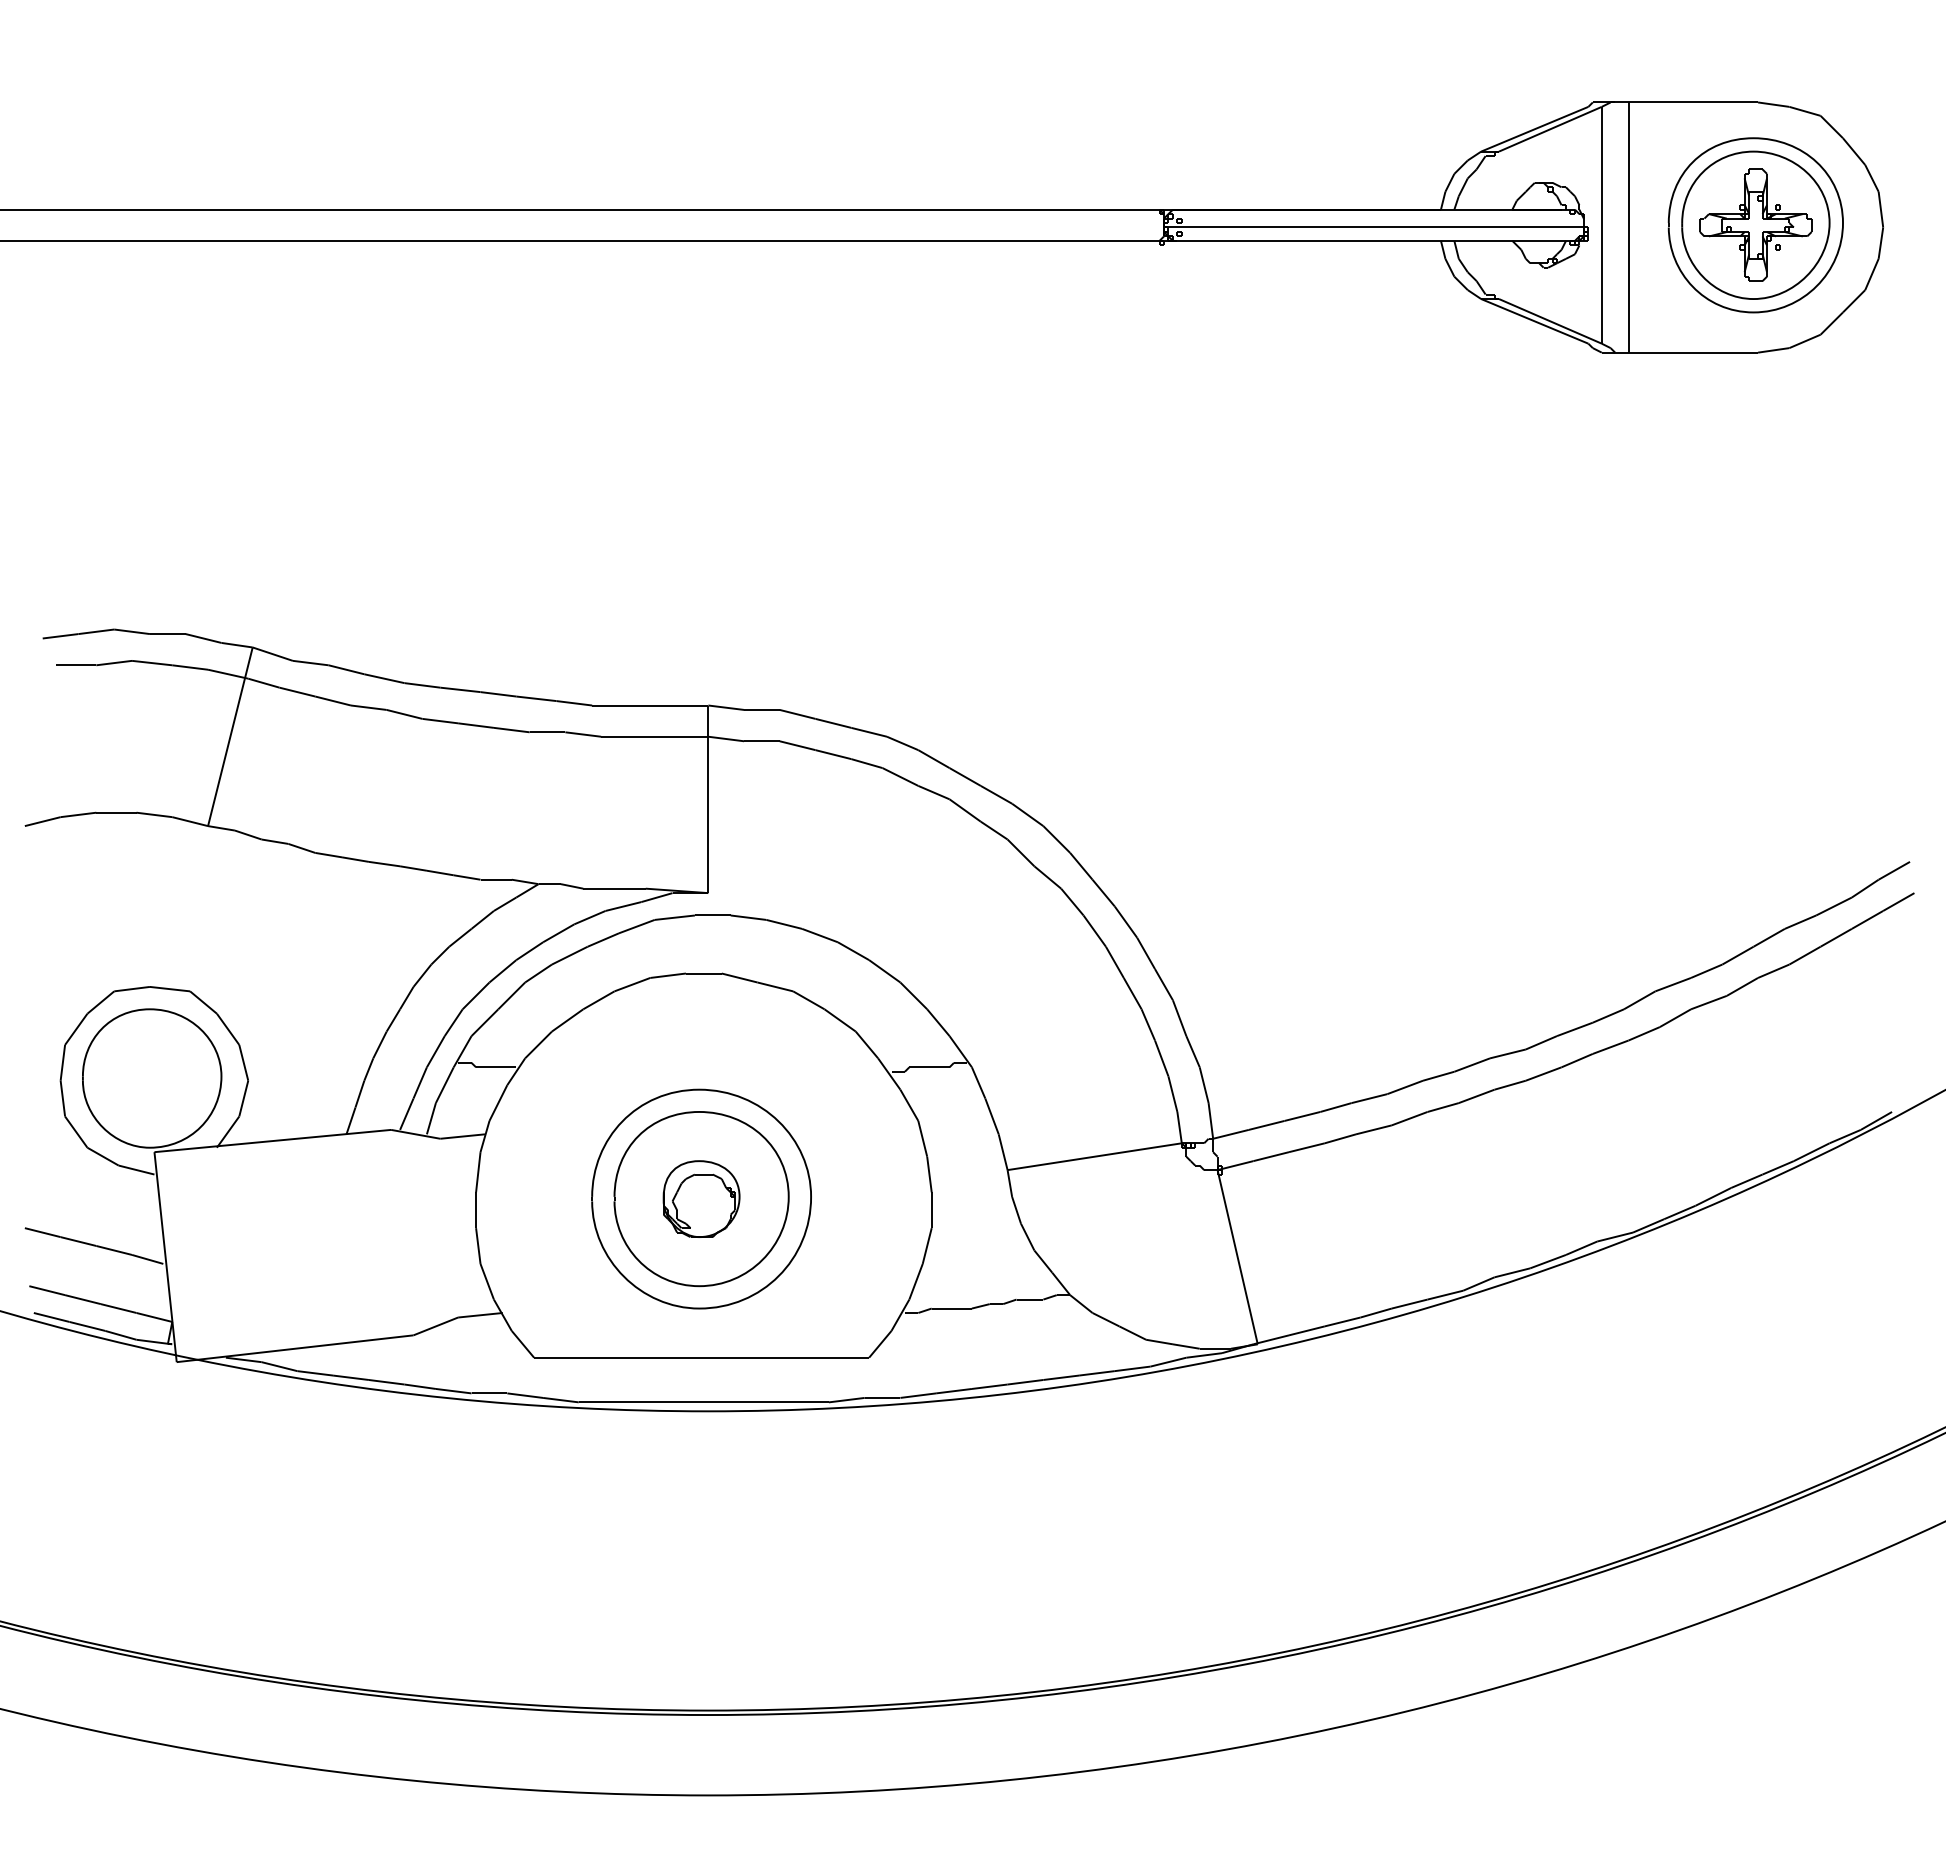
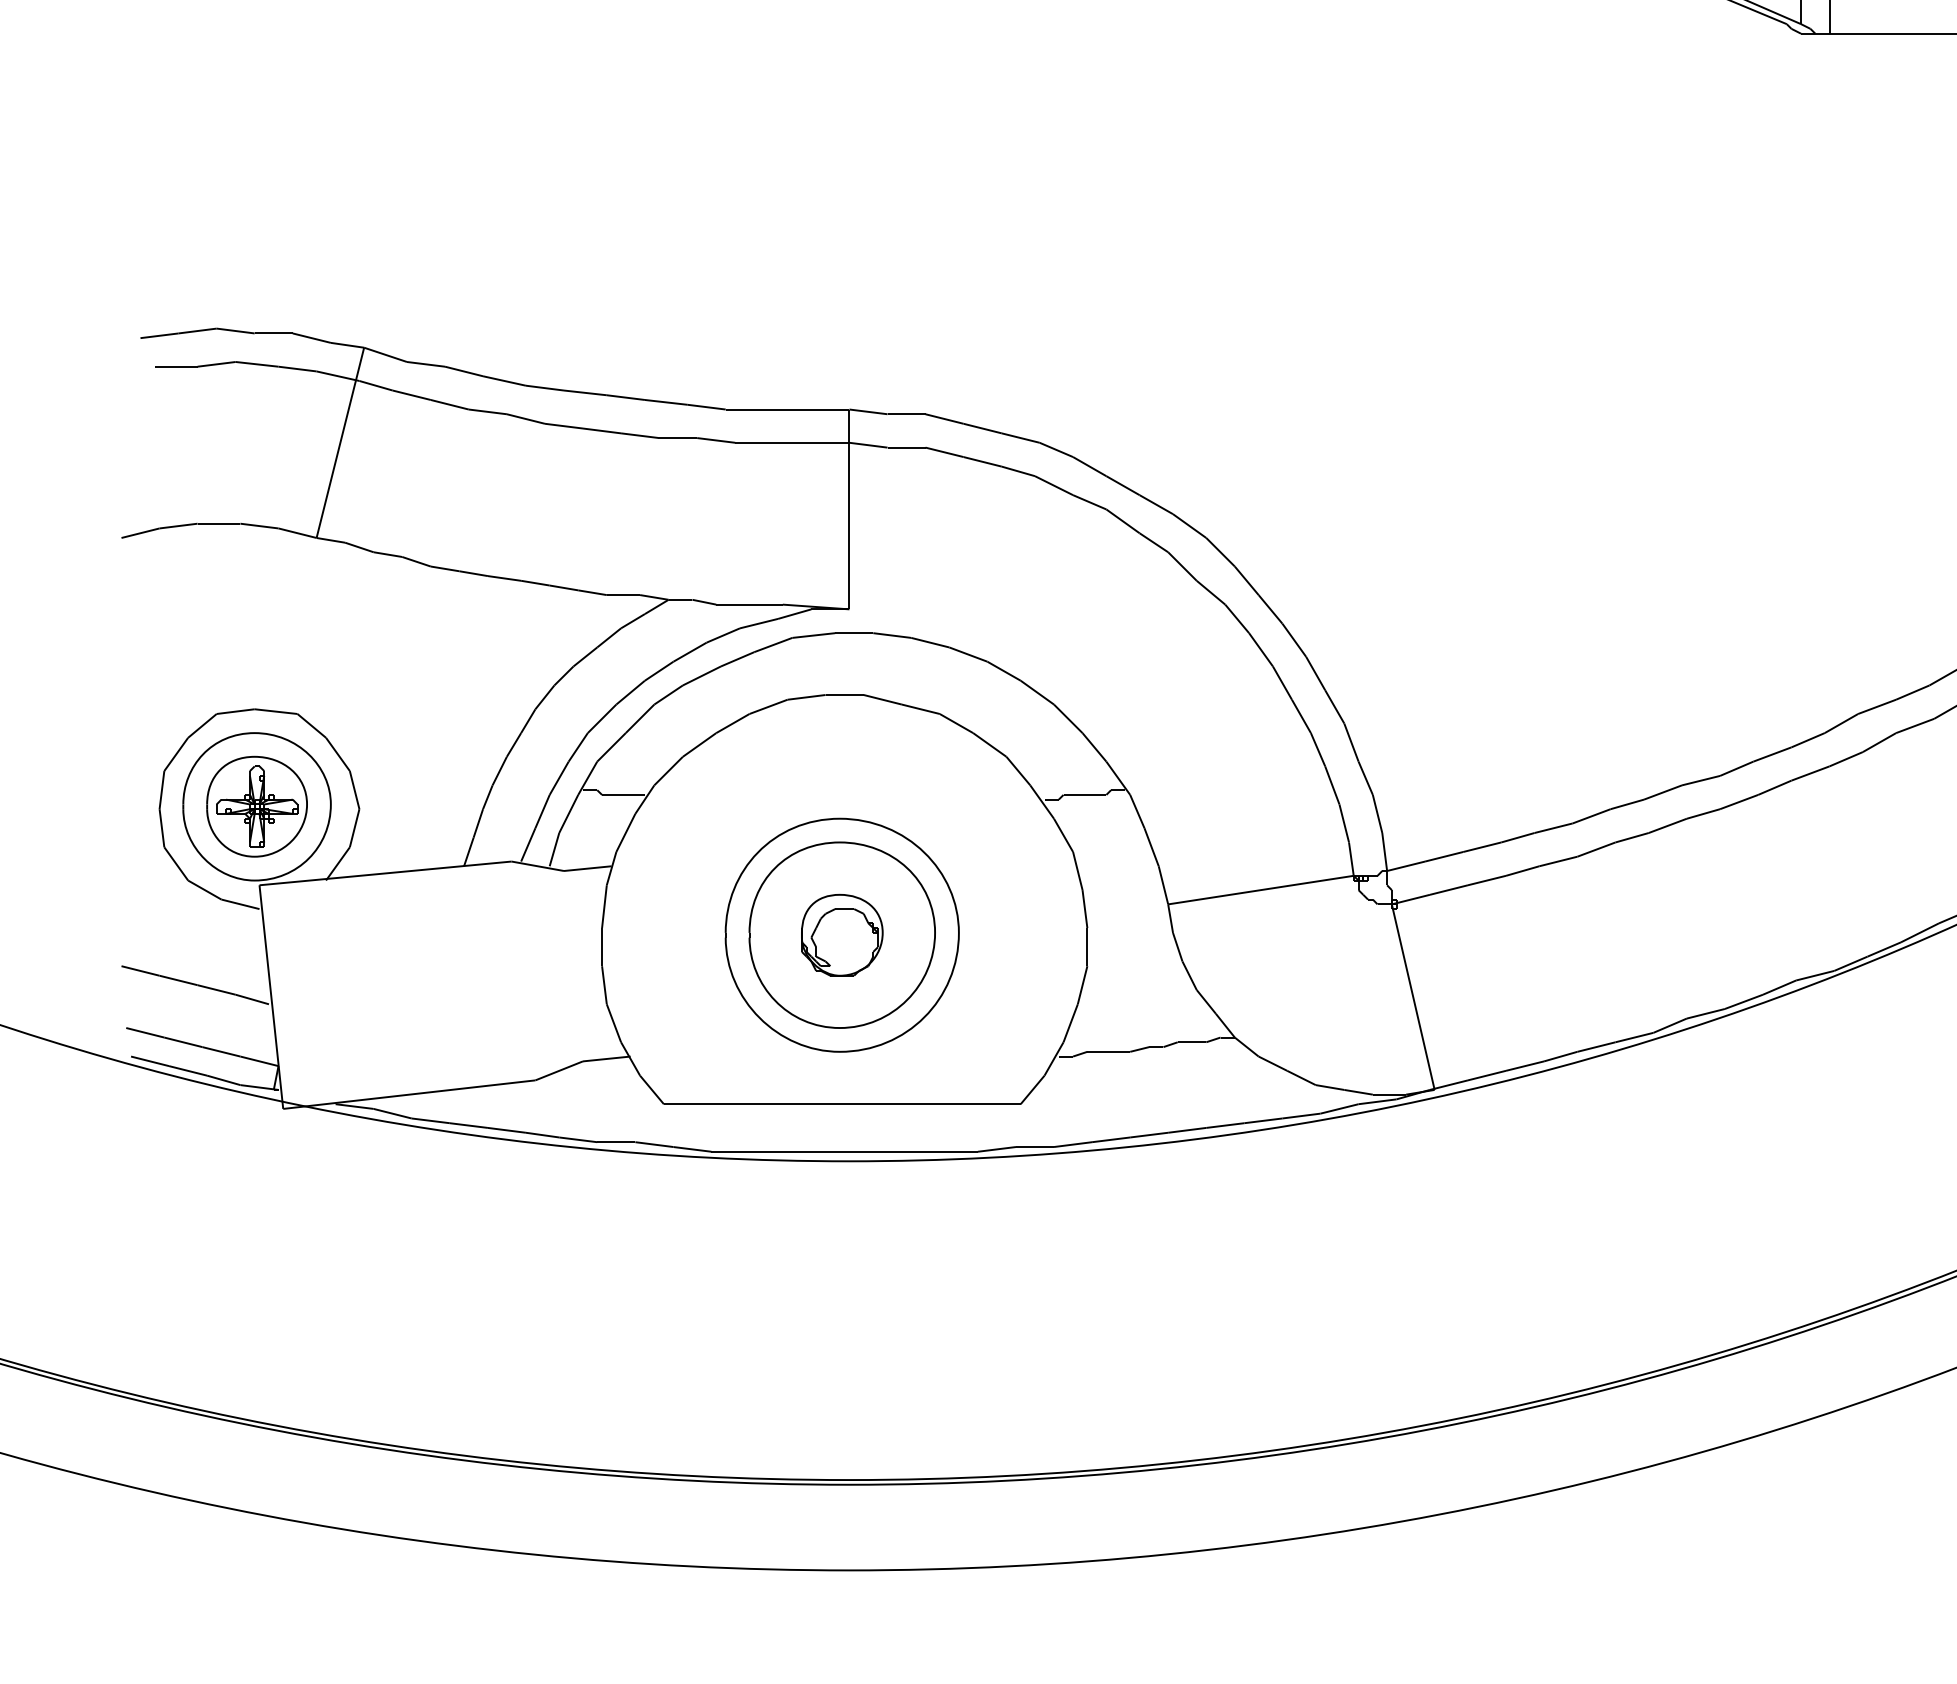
part: (151, 1078) -> (256, 806), added

